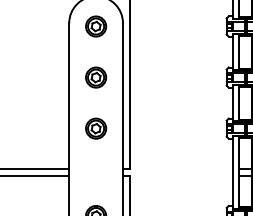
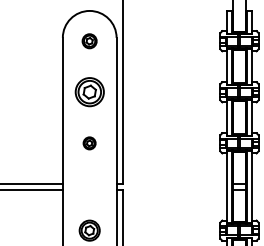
part: (95, 26) -> (89, 41), size x0.7
part: (95, 77) -> (89, 92), size x1.4
part: (95, 128) -> (89, 143), size x0.6

